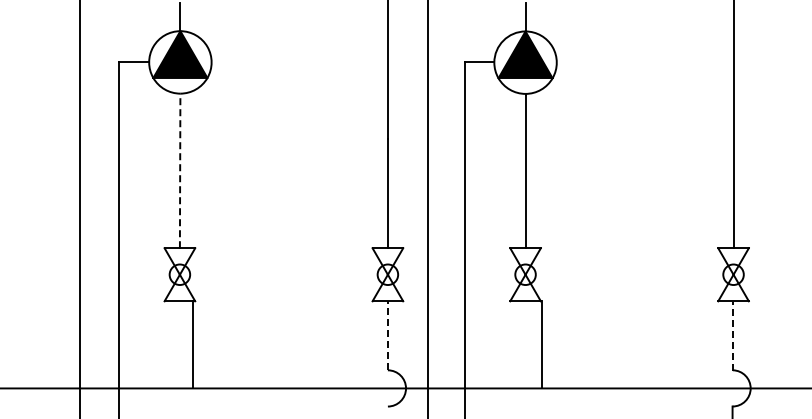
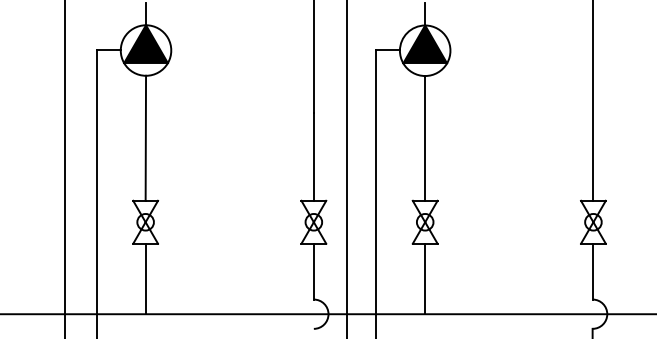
line: (180, 170) -> (146, 137), dashed -> solid
line: (387, 335) -> (313, 271), dashed -> solid
line: (732, 336) -> (592, 272), dashed -> solid
line: (192, 344) -> (145, 278), moved
line: (541, 344) -> (425, 278), moved

